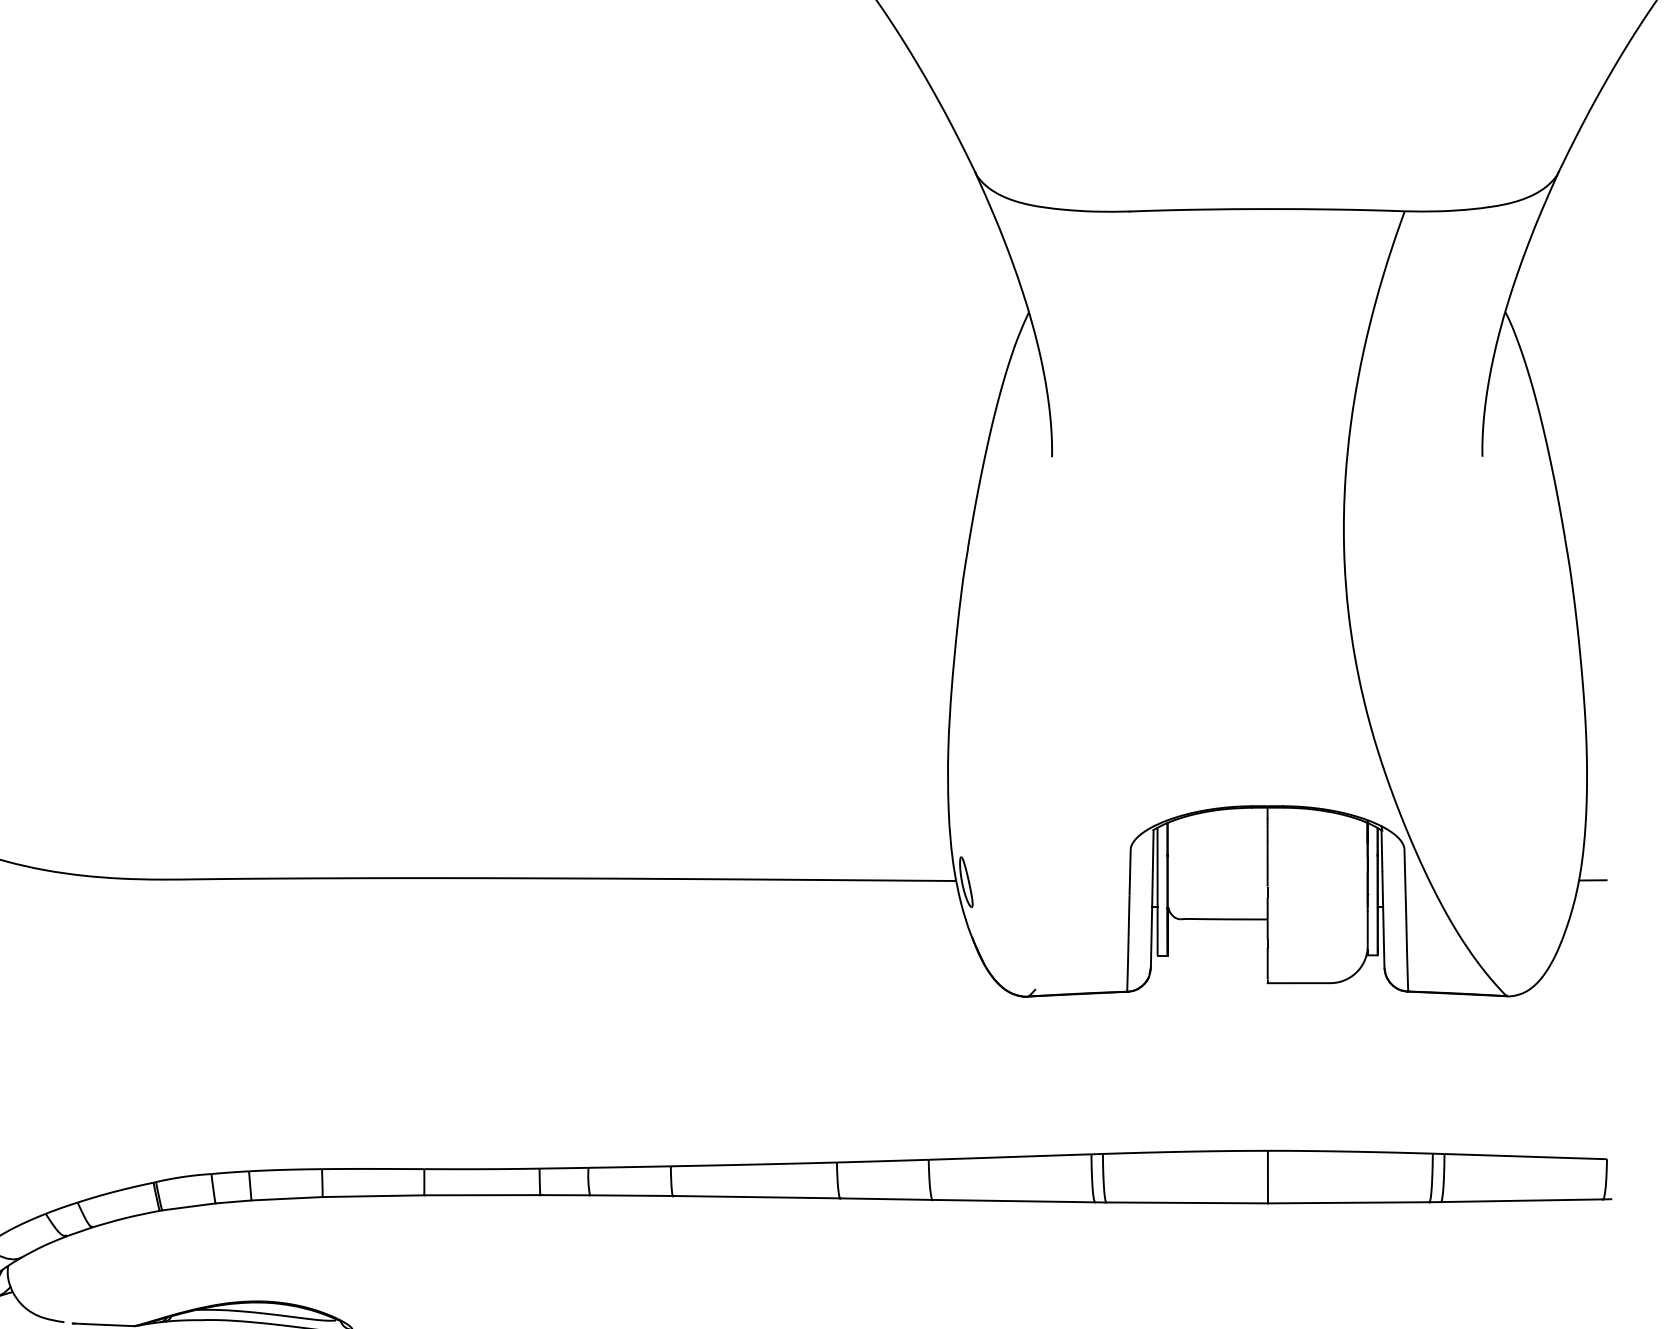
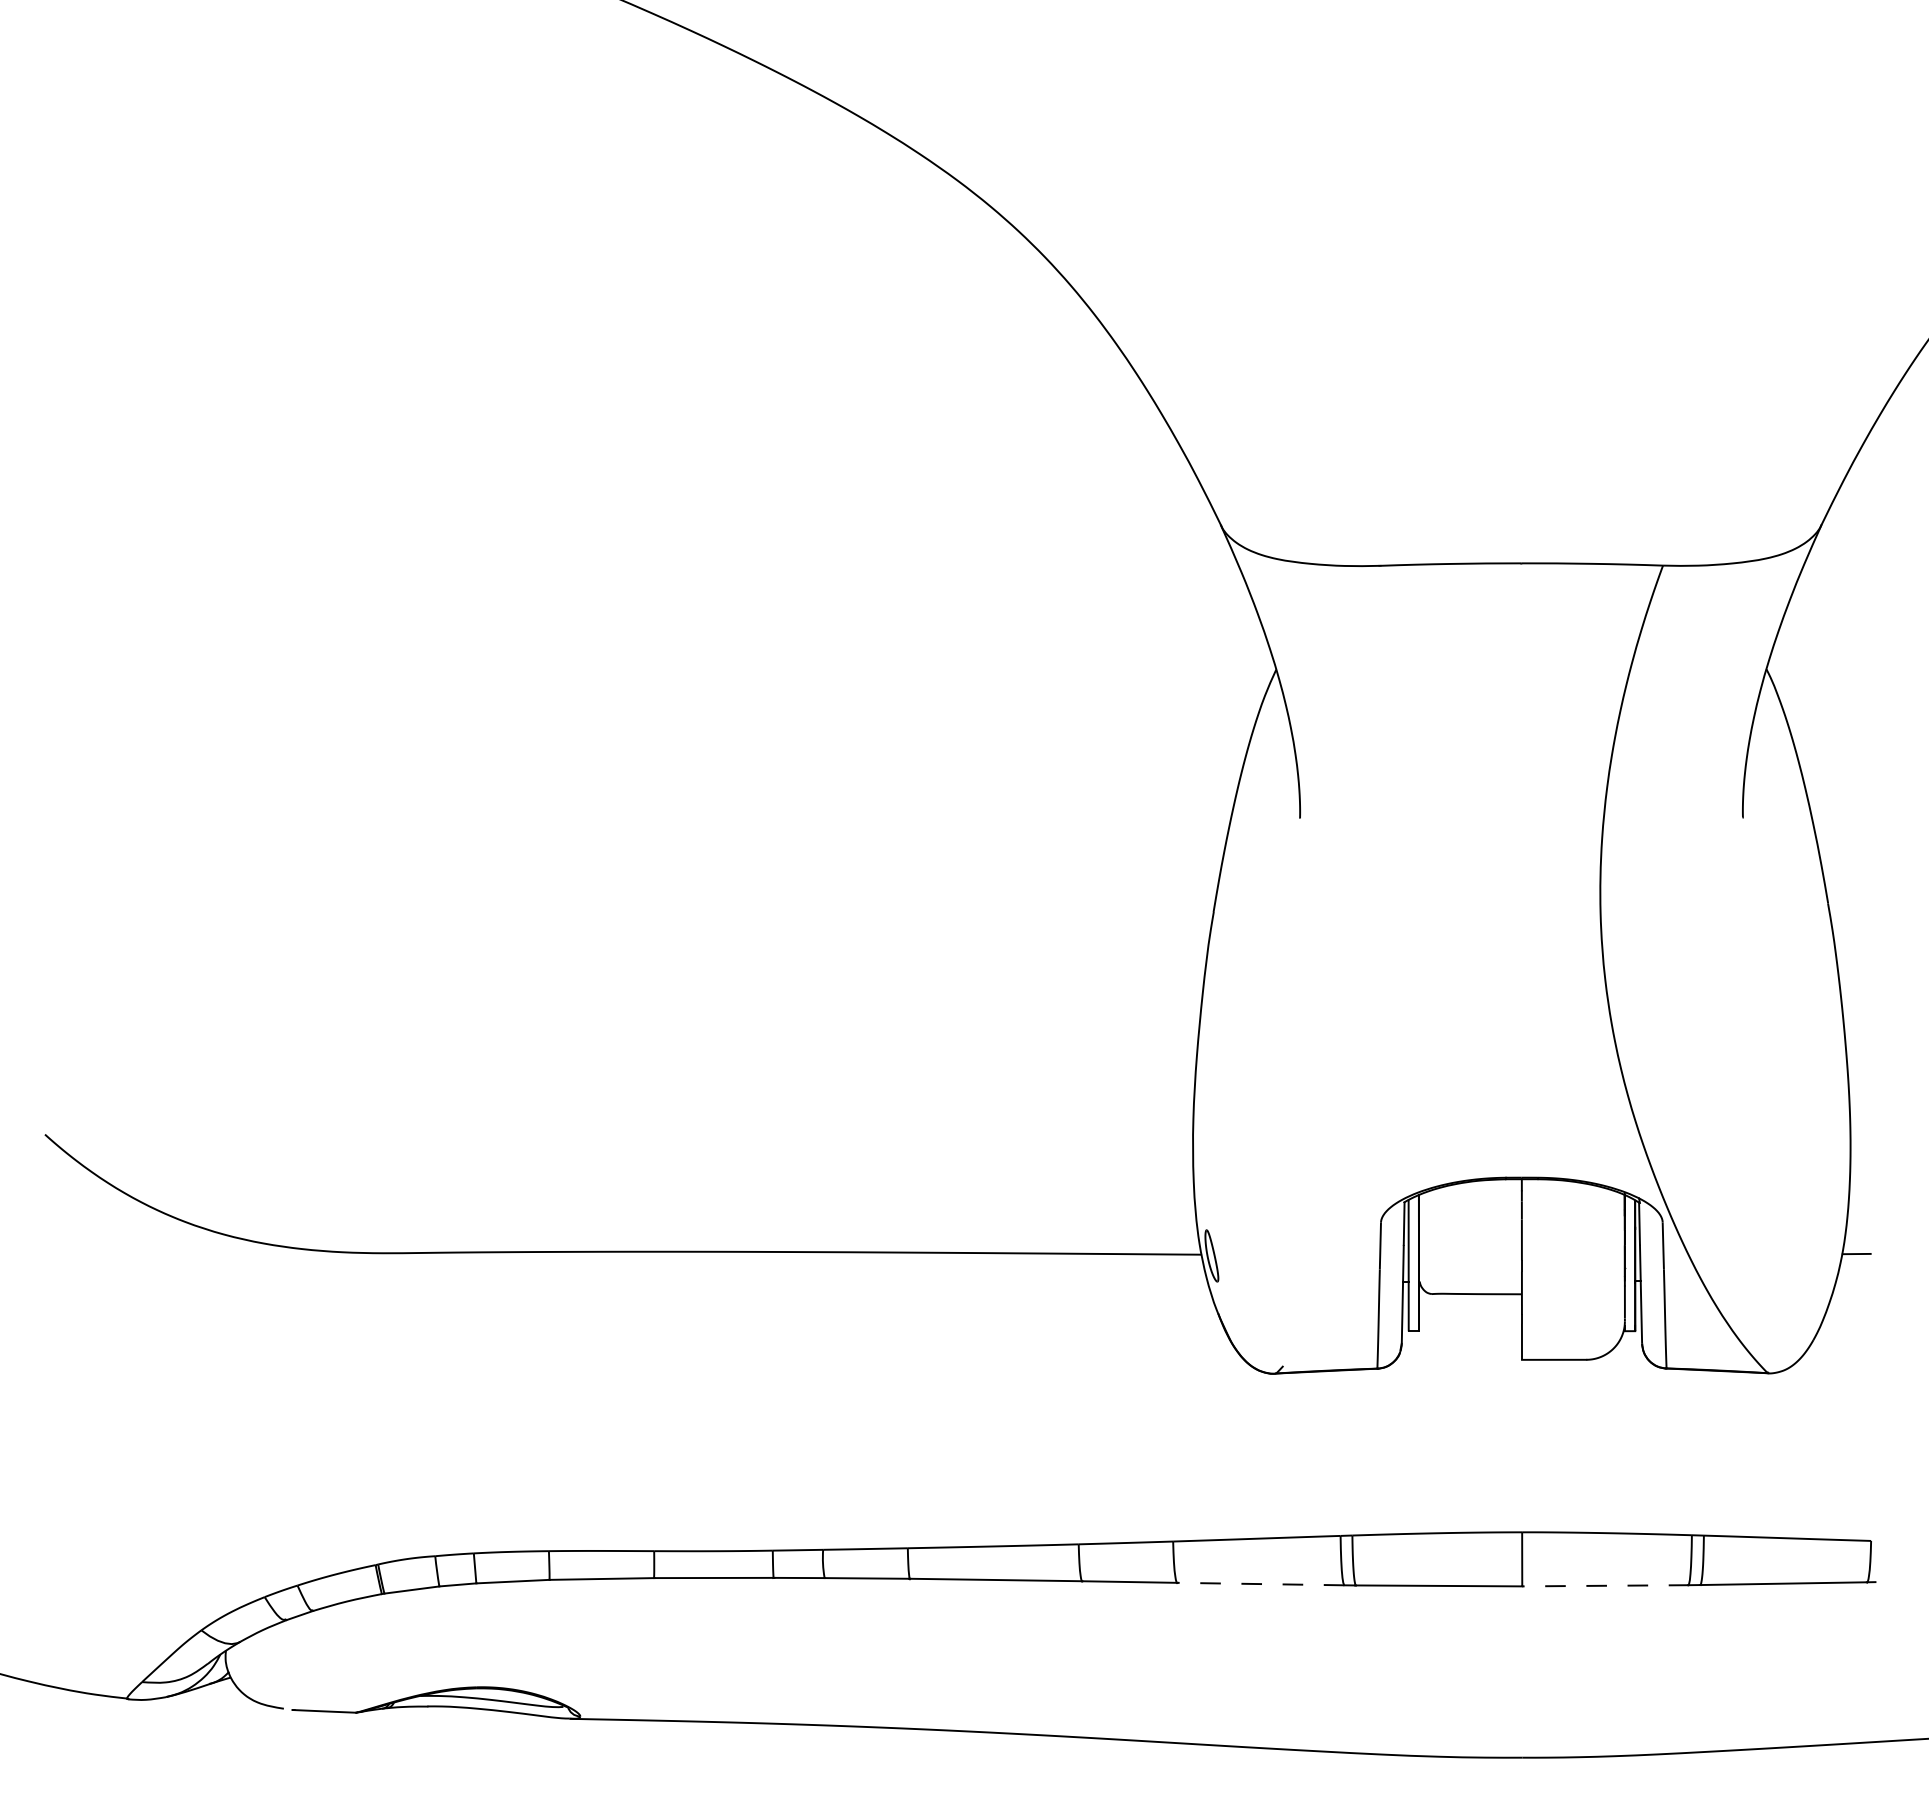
line: (1013, 1201) -> (1260, 1584), solid -> dashed
line: (1348, 1202) -> (1605, 1585), solid -> dashed

